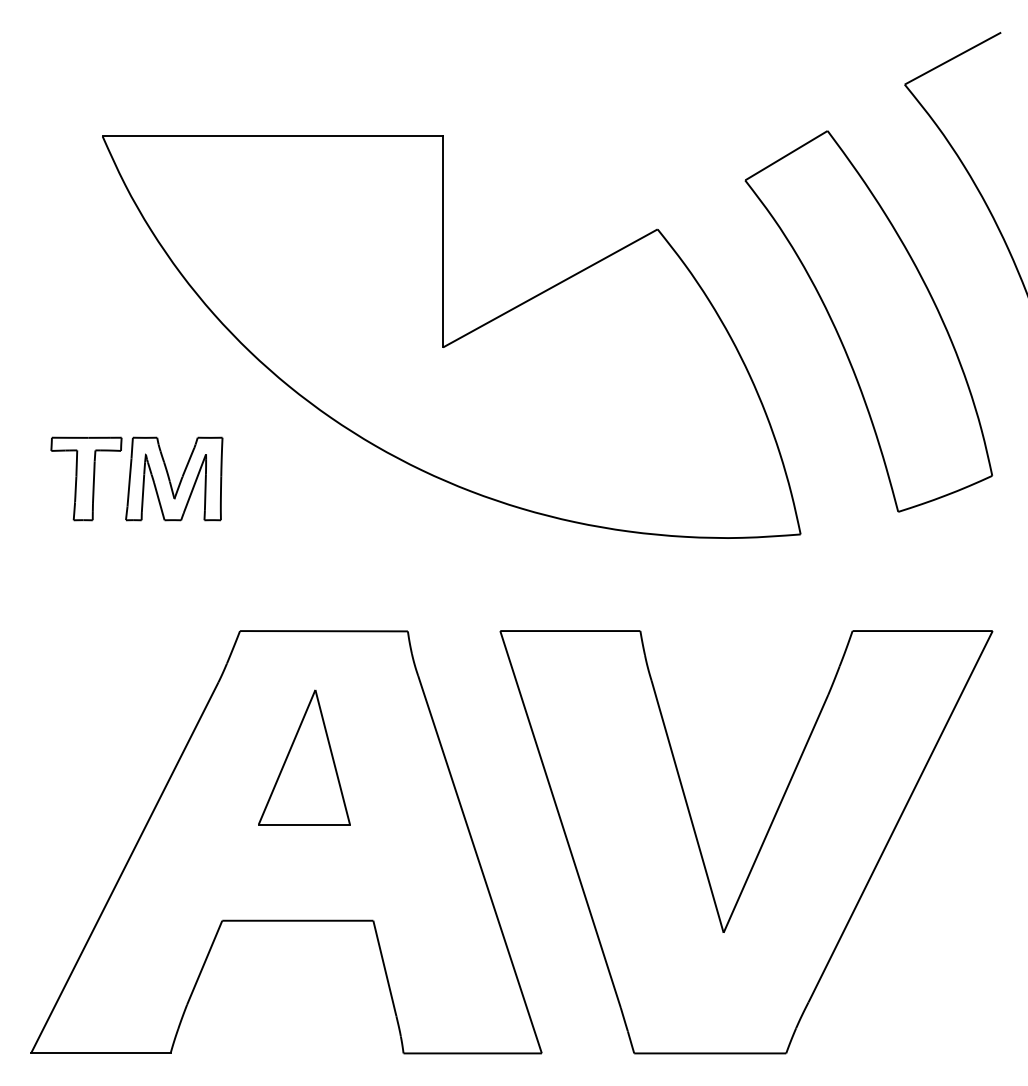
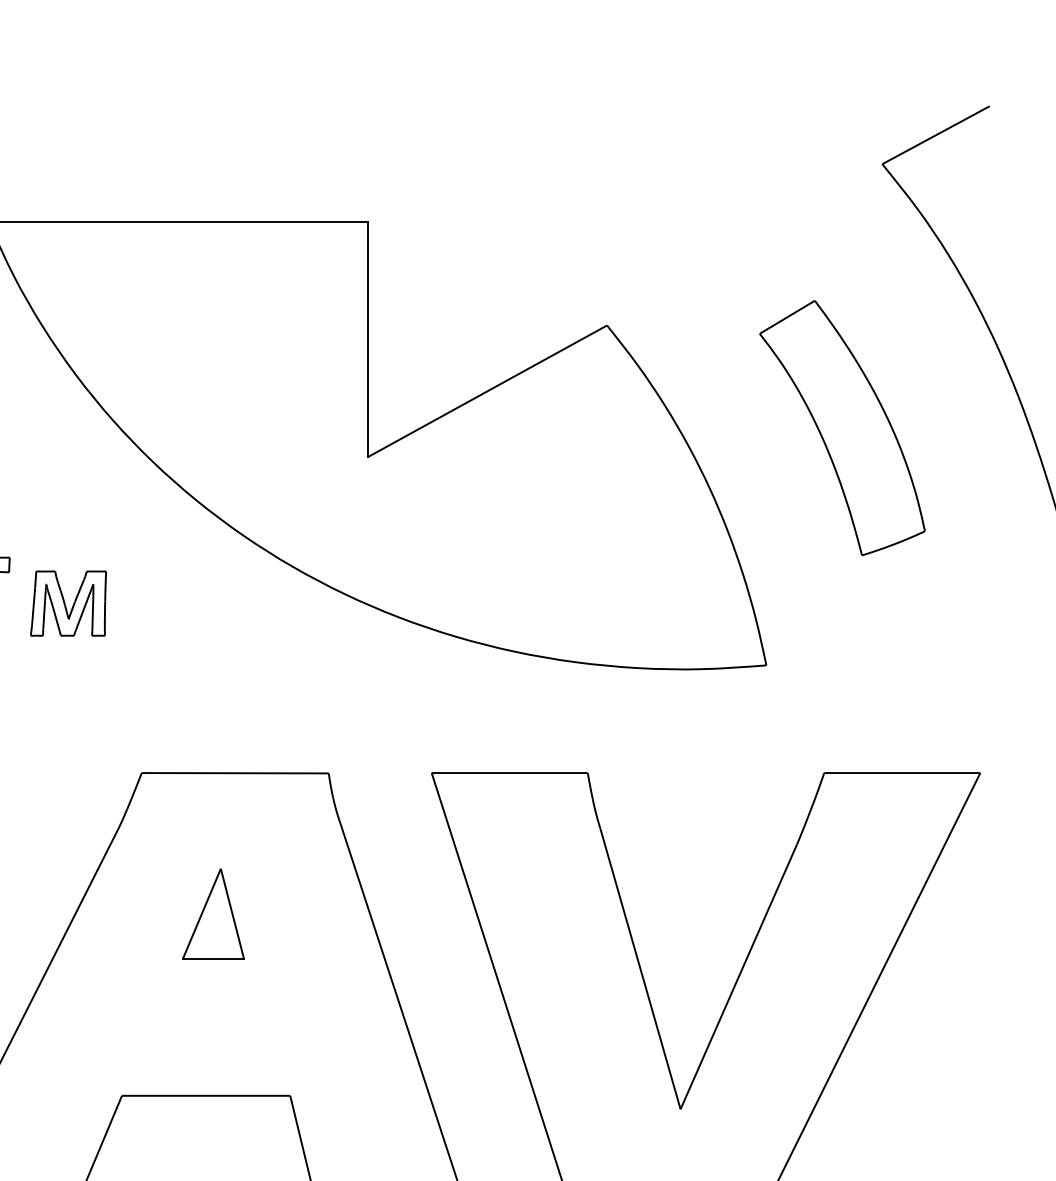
part: (868, 321) -> (841, 428), size x0.6
part: (174, 478) -> (68, 603), size x0.7
part: (304, 757) -> (213, 913), size x0.6

